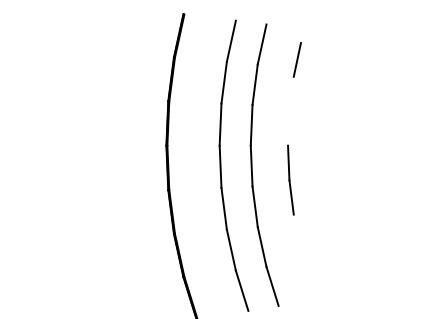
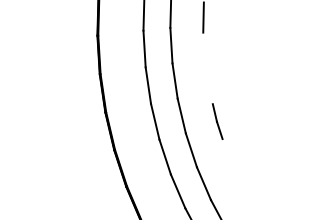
part: (290, 179) -> (217, 121), size x0.6

